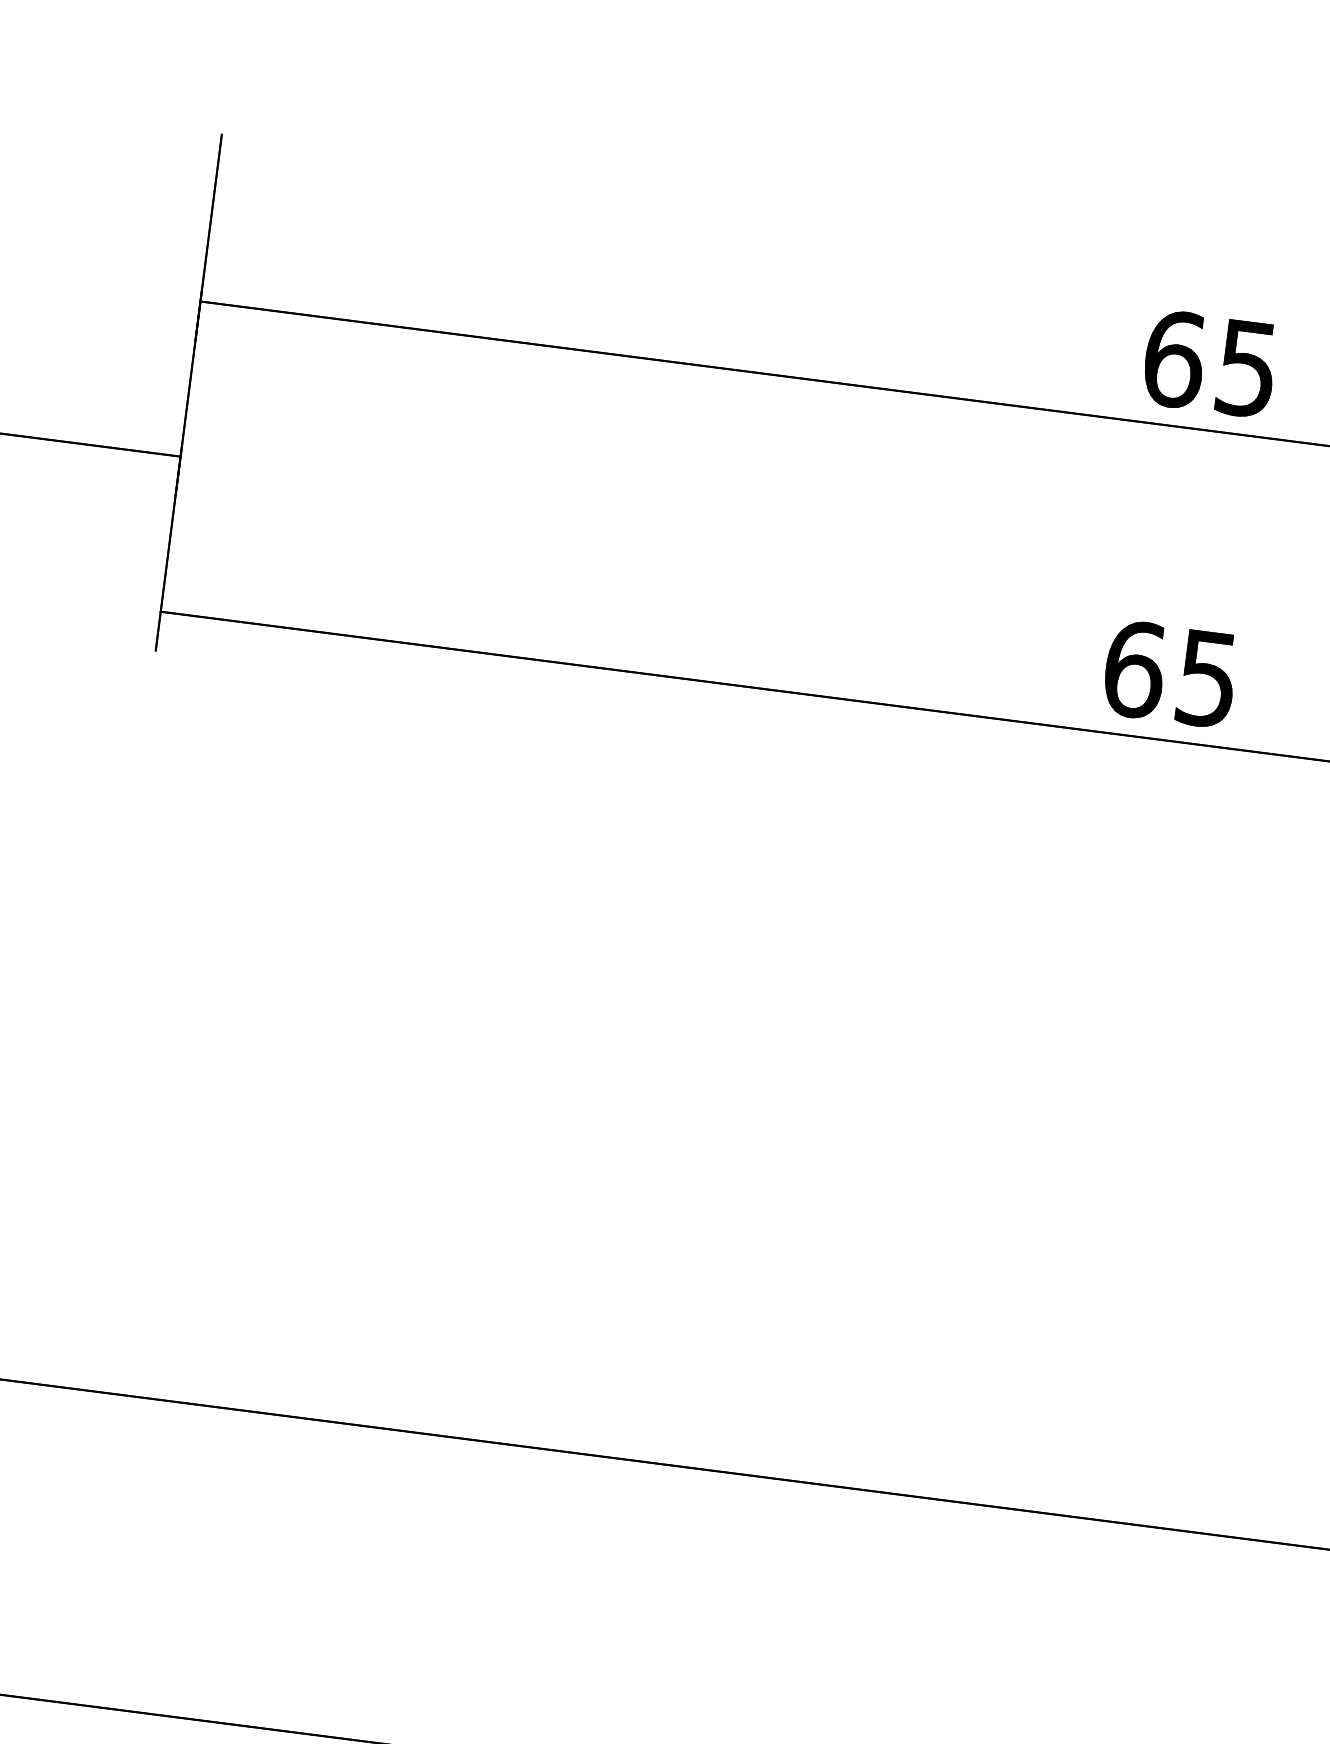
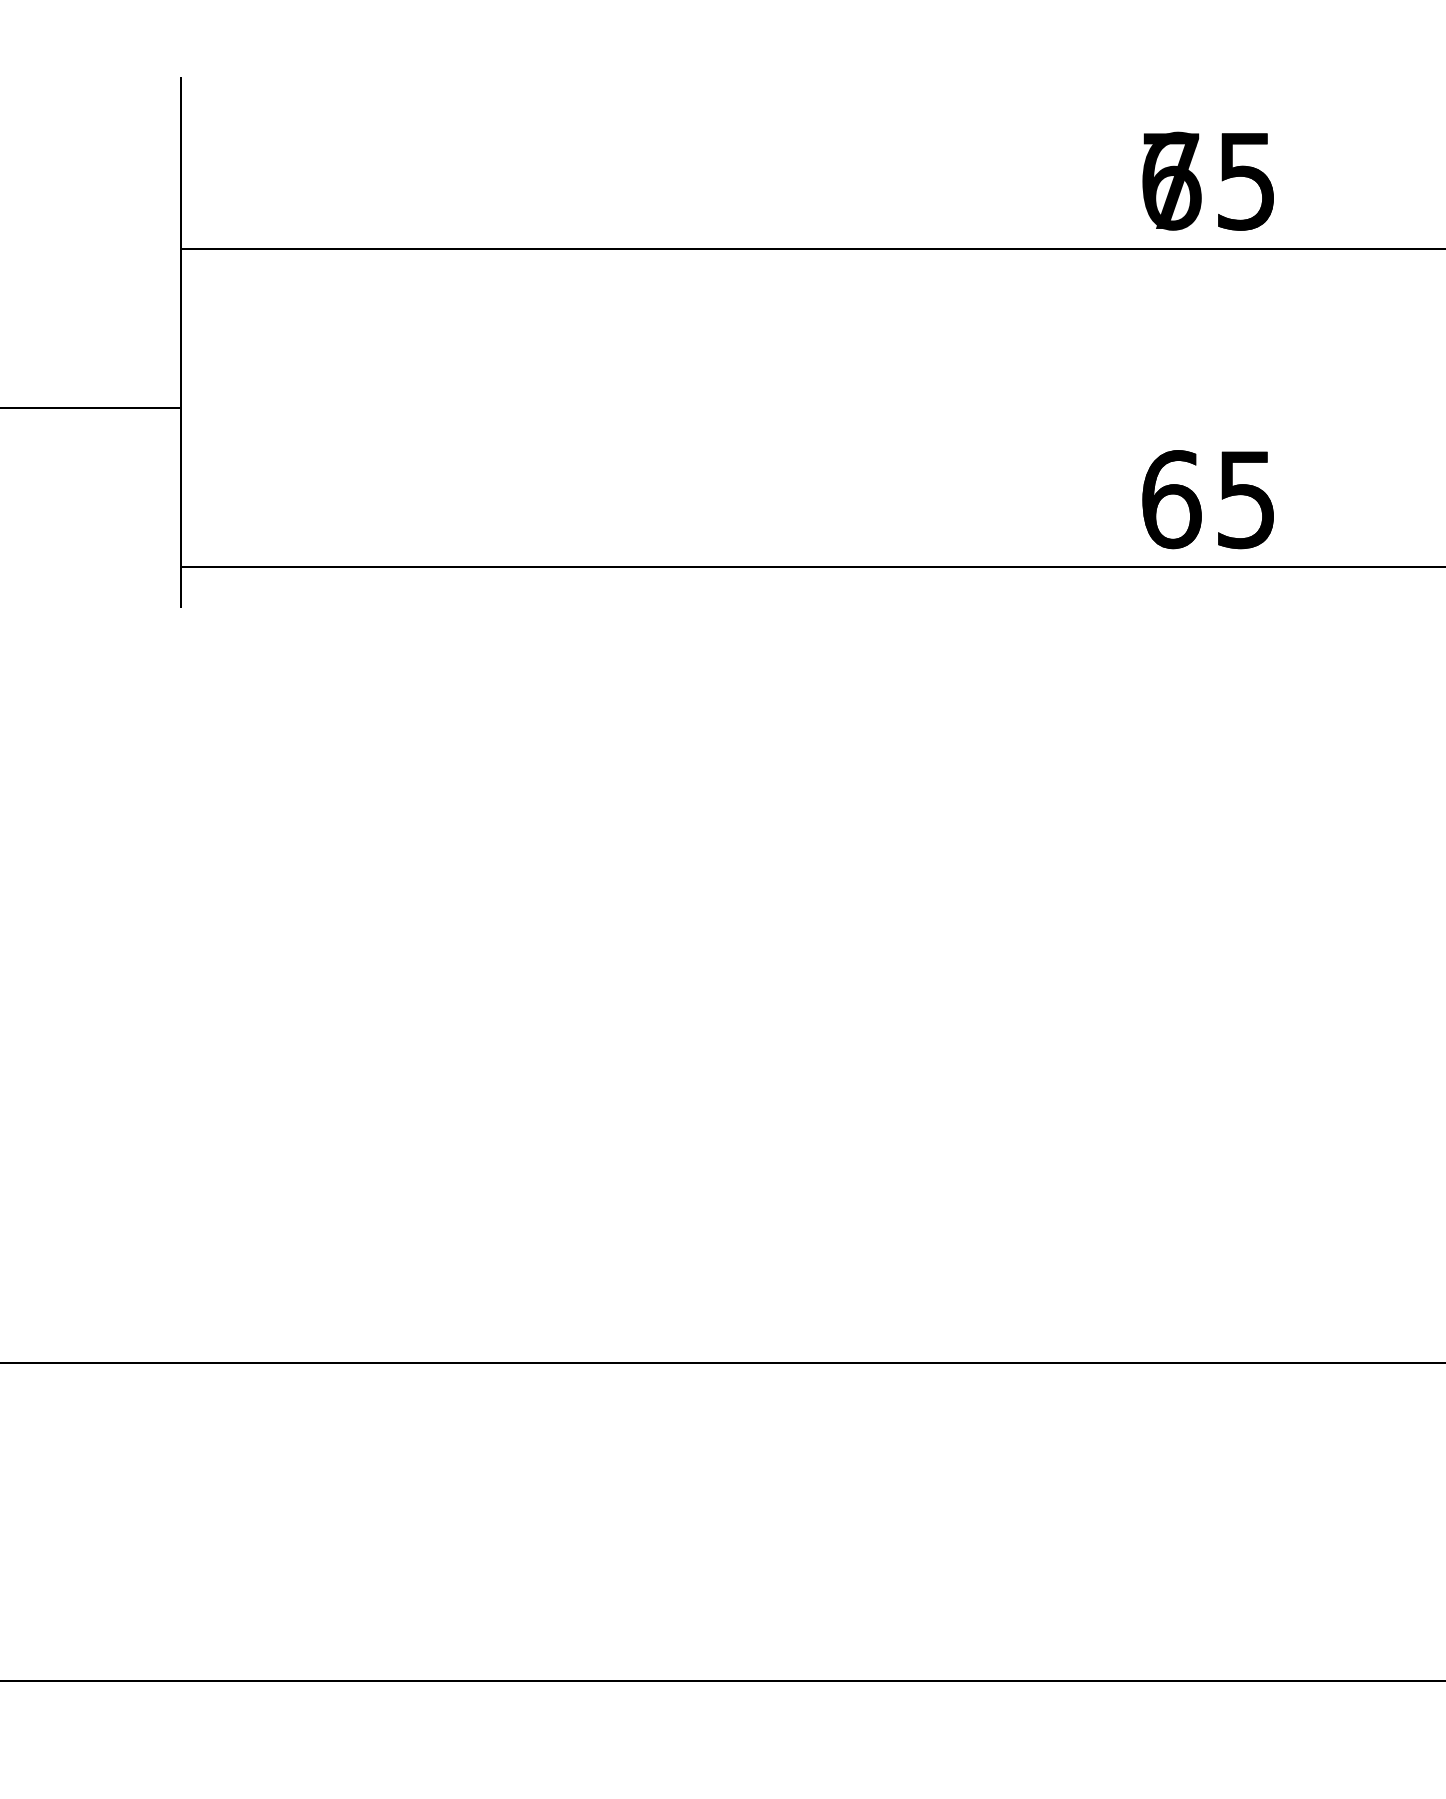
text: (1174, 358) -> (1171, 180), 65 -> 75

